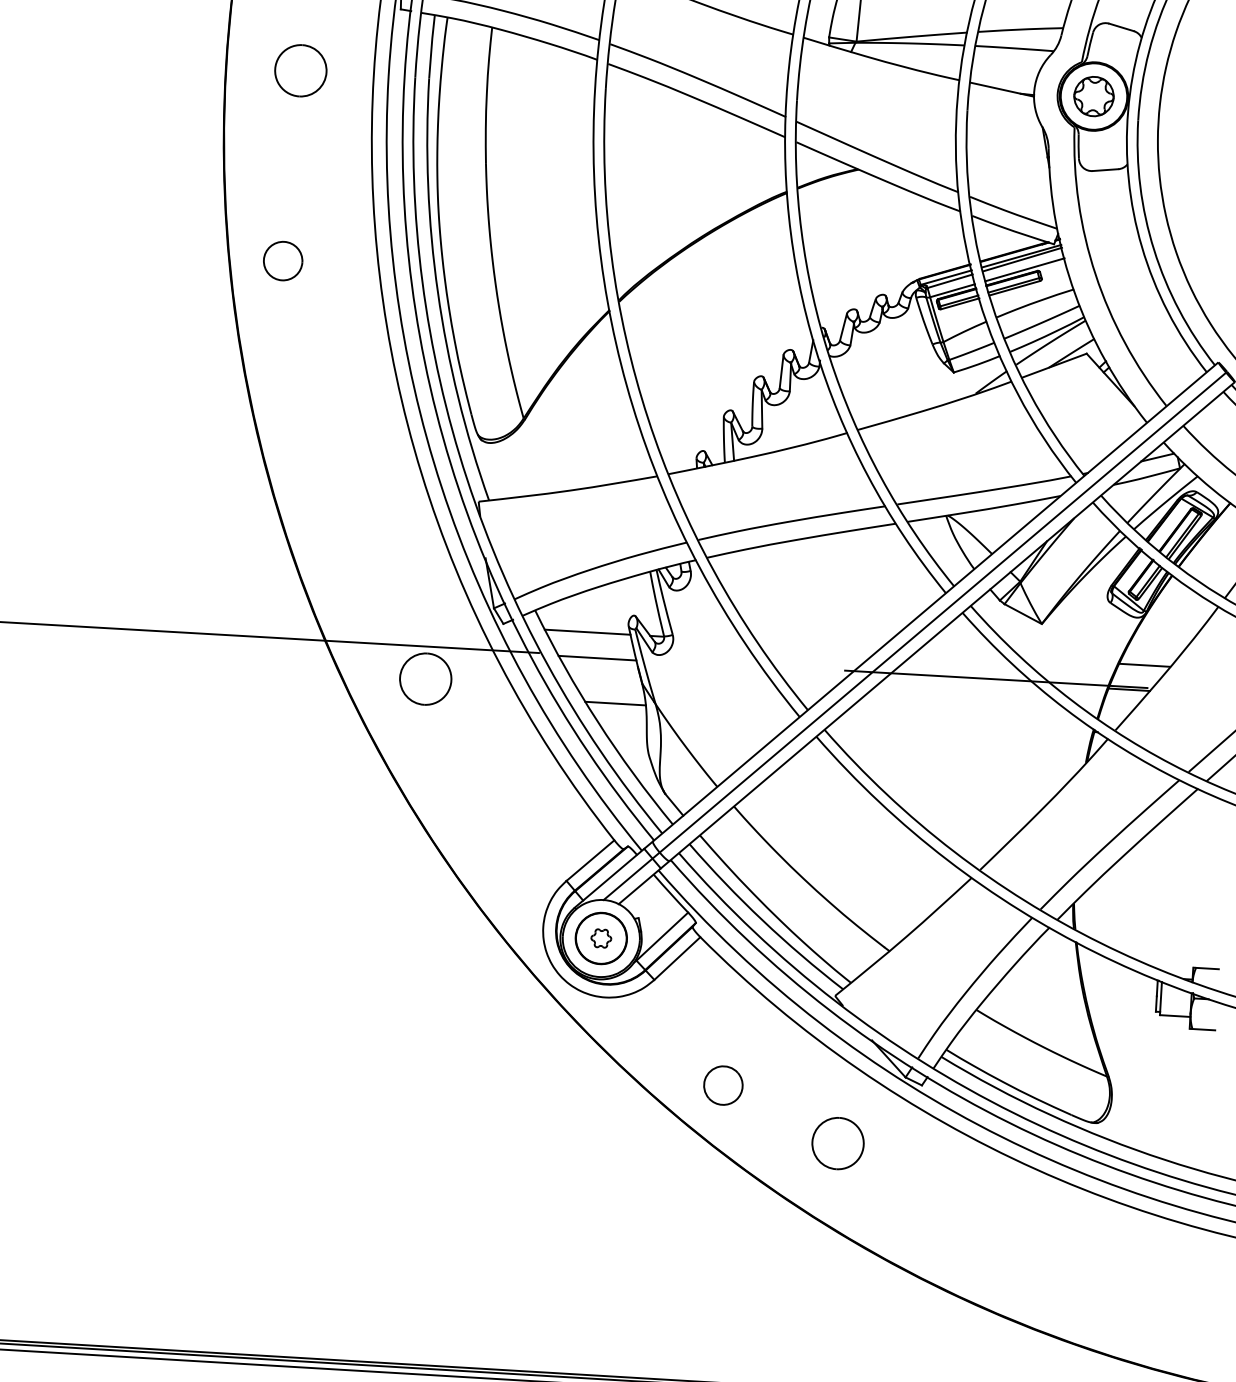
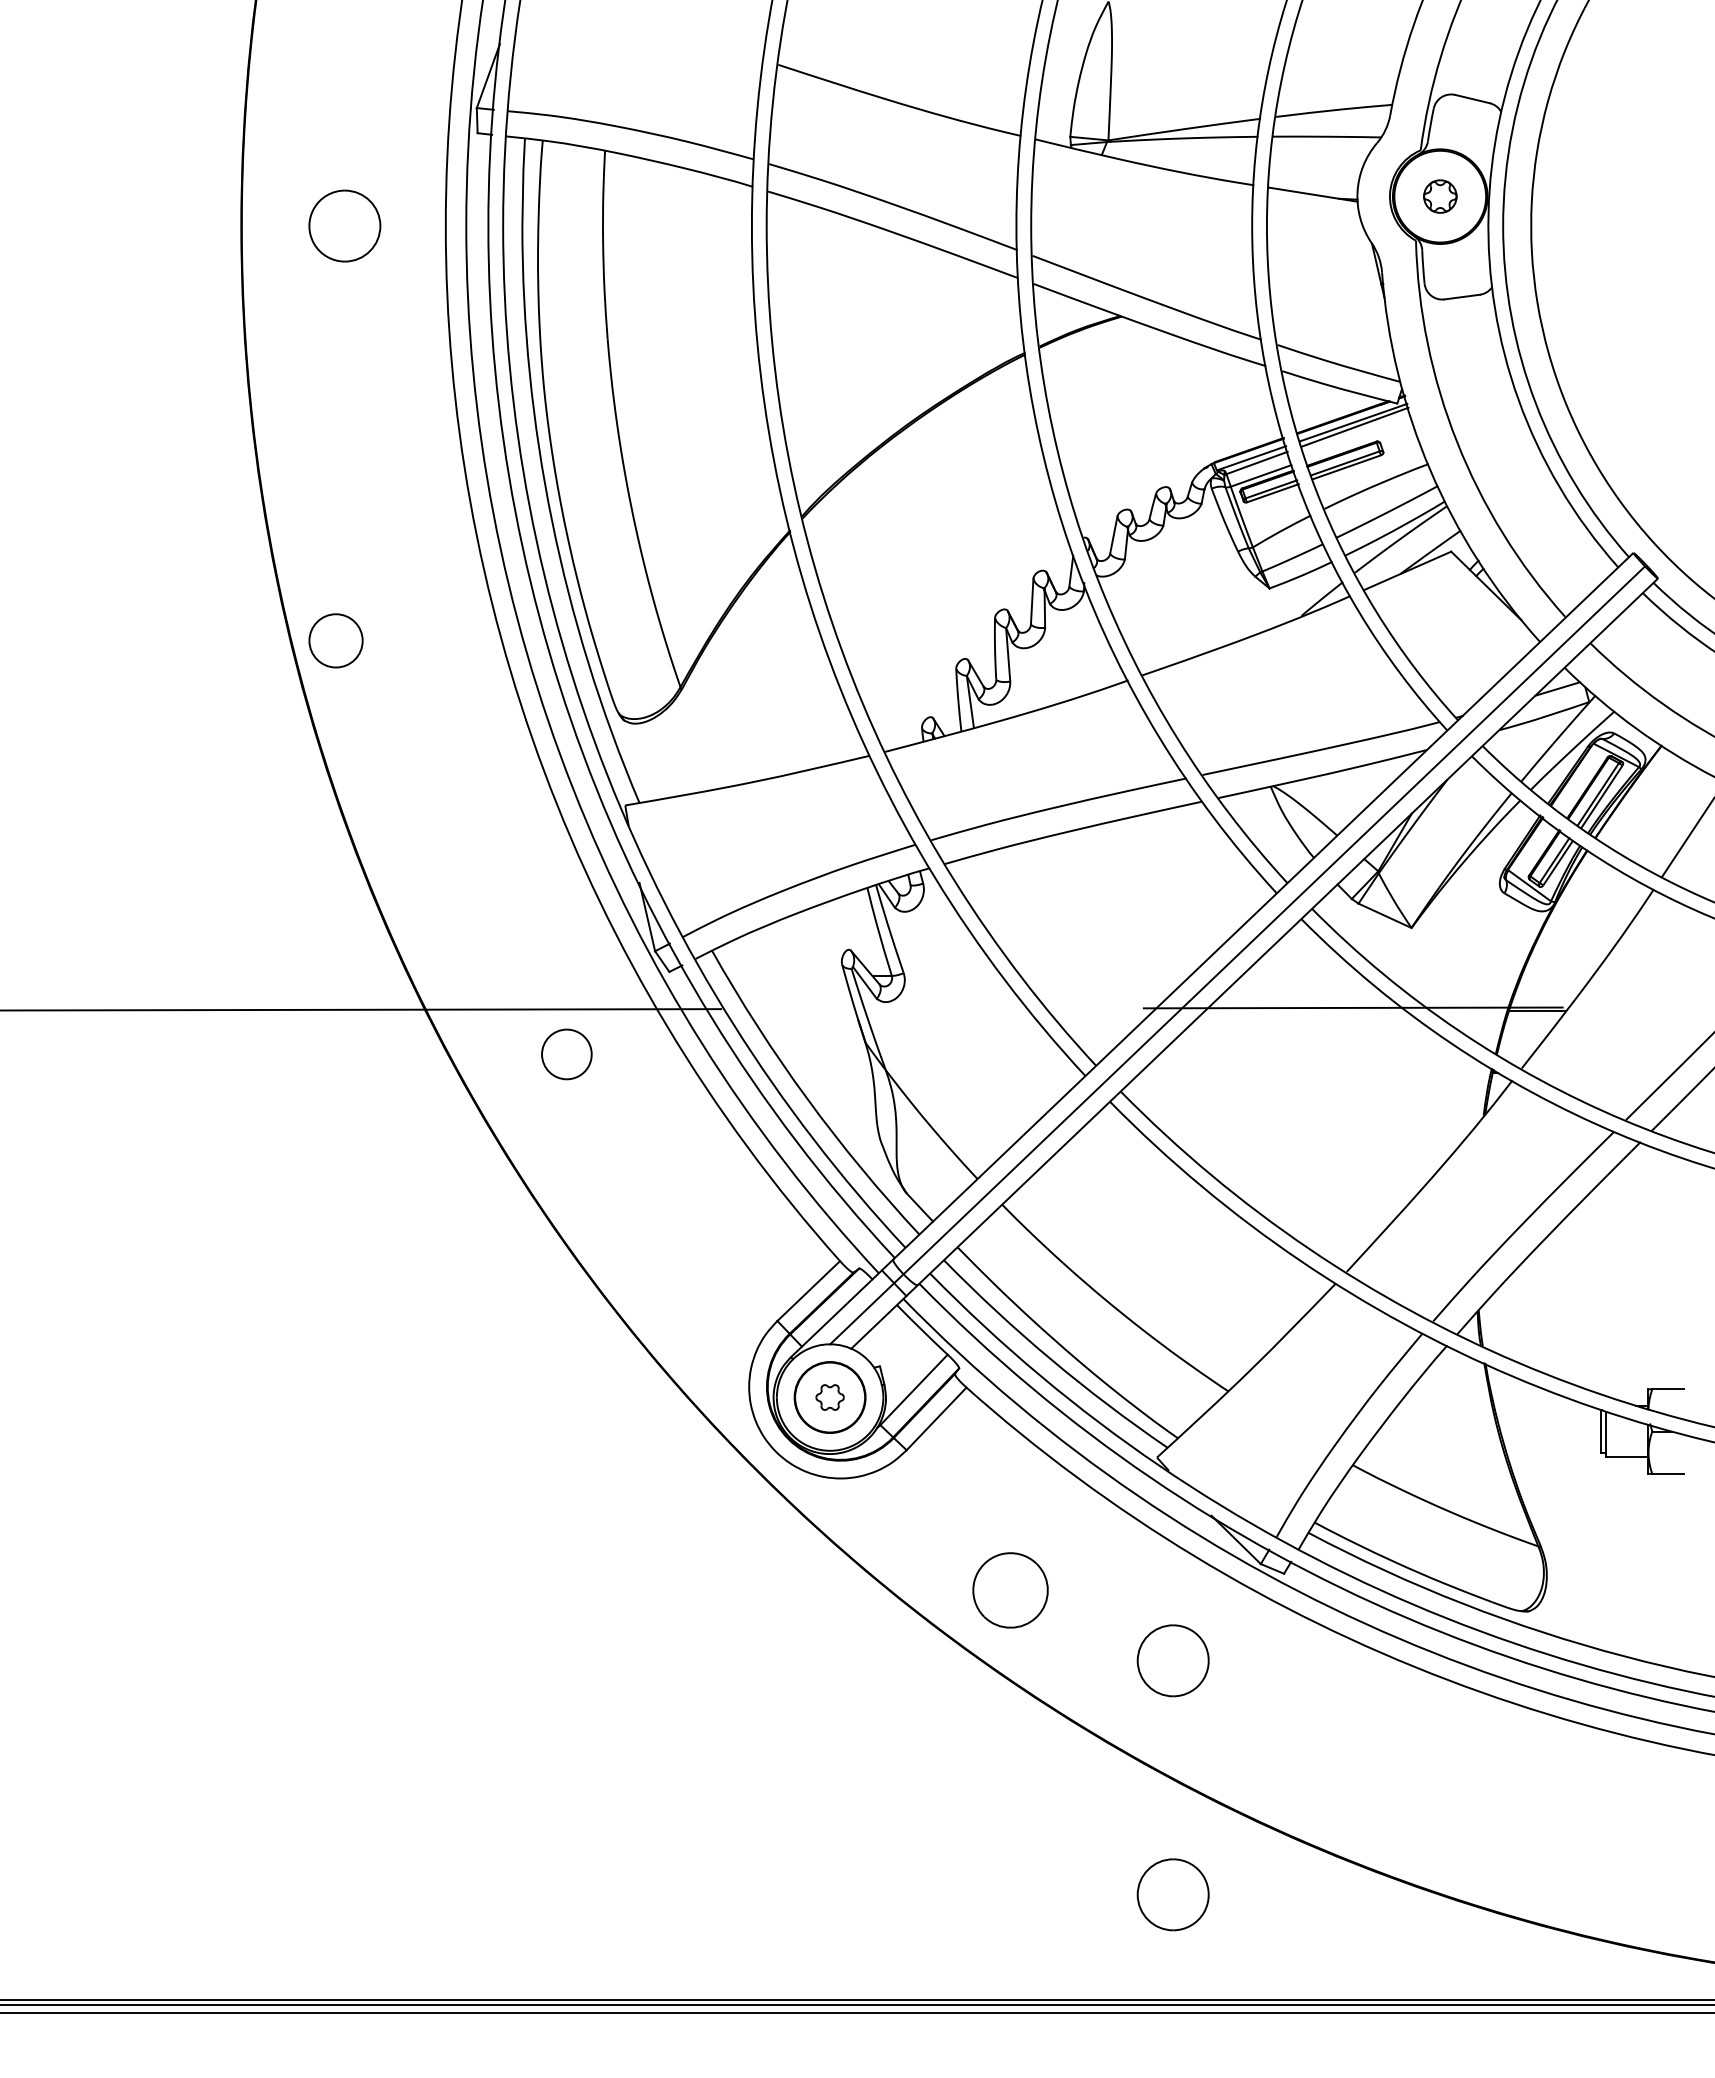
part: (1094, 96) -> (1440, 196), size x0.6
part: (282, 260) -> (335, 640), moved
line: (1024, 270) -> (1358, 441), removed
line: (587, 632) -> (785, 976), removed
line: (597, 658) -> (801, 1011), removed
line: (1144, 665) -> (1556, 976), removed
part: (425, 679) -> (566, 1054), size x0.7
line: (615, 703) -> (830, 1072), removed
part: (722, 1084) -> (1009, 1589), size x1.4
part: (827, 1312) -> (1172, 1894), added

